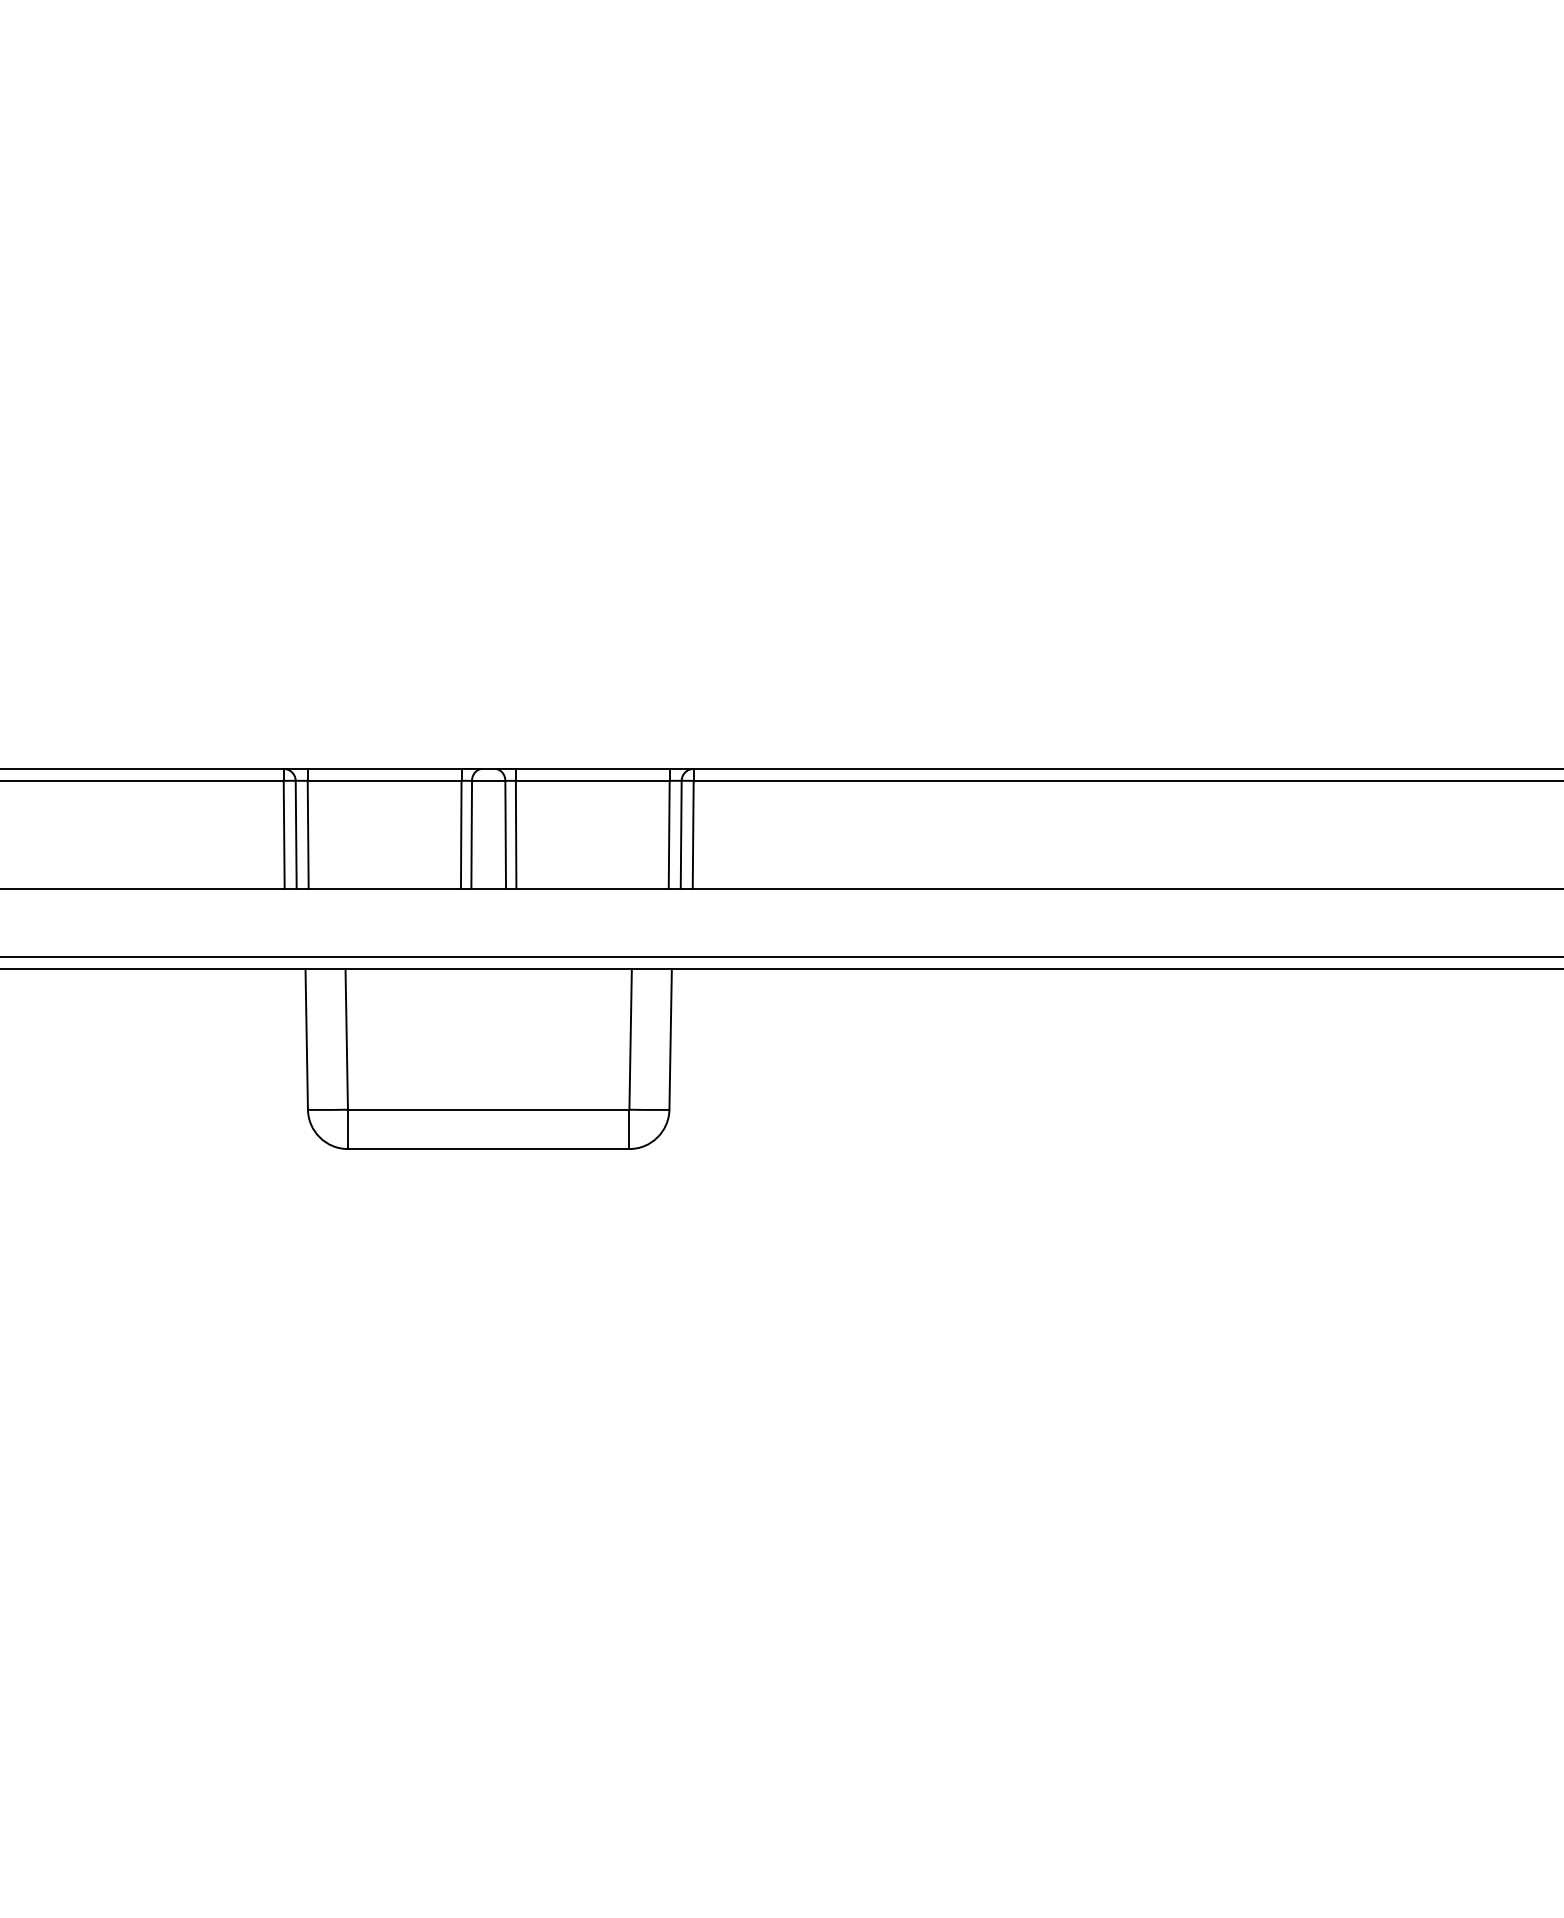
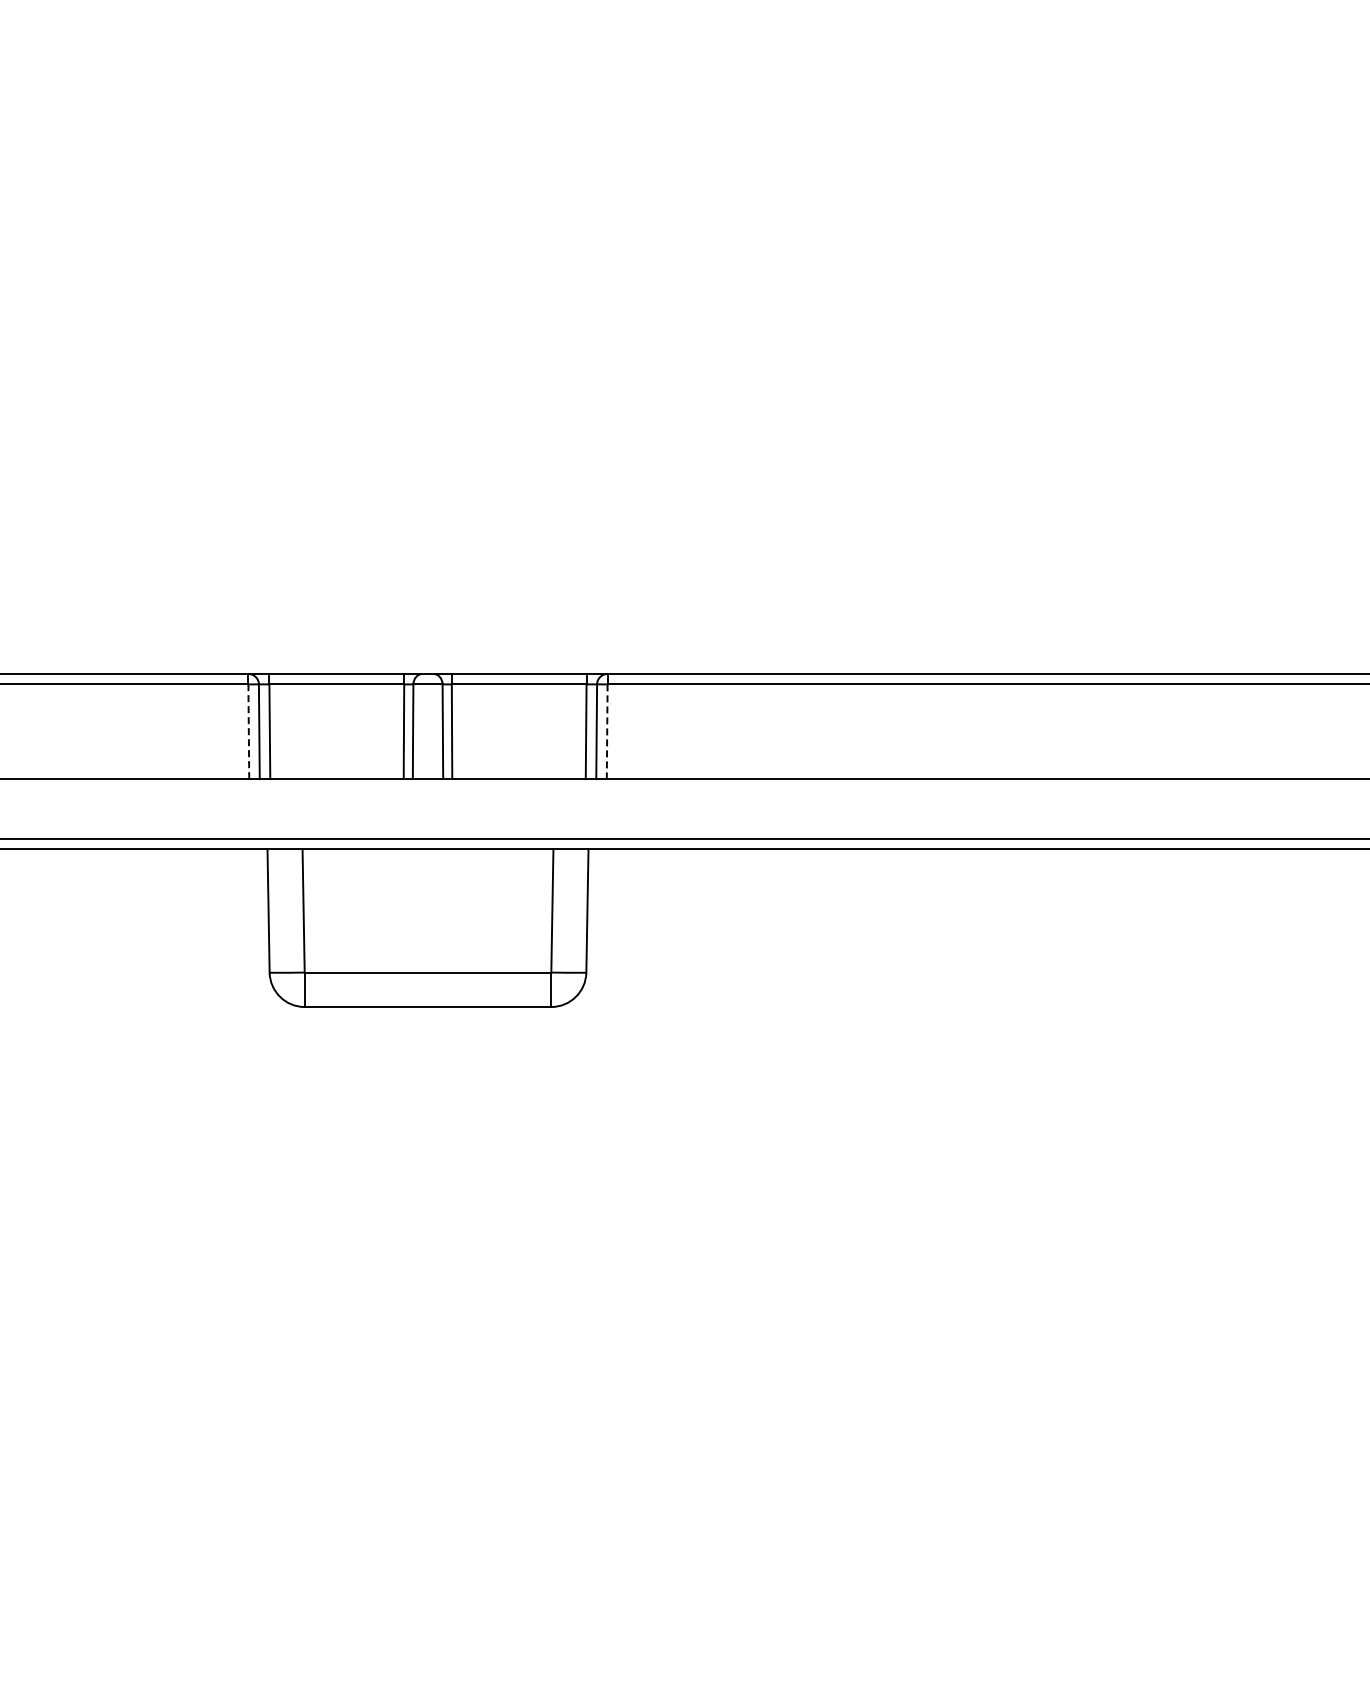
line: (283, 834) -> (248, 731), solid -> dashed
line: (693, 835) -> (607, 732), solid -> dashed

